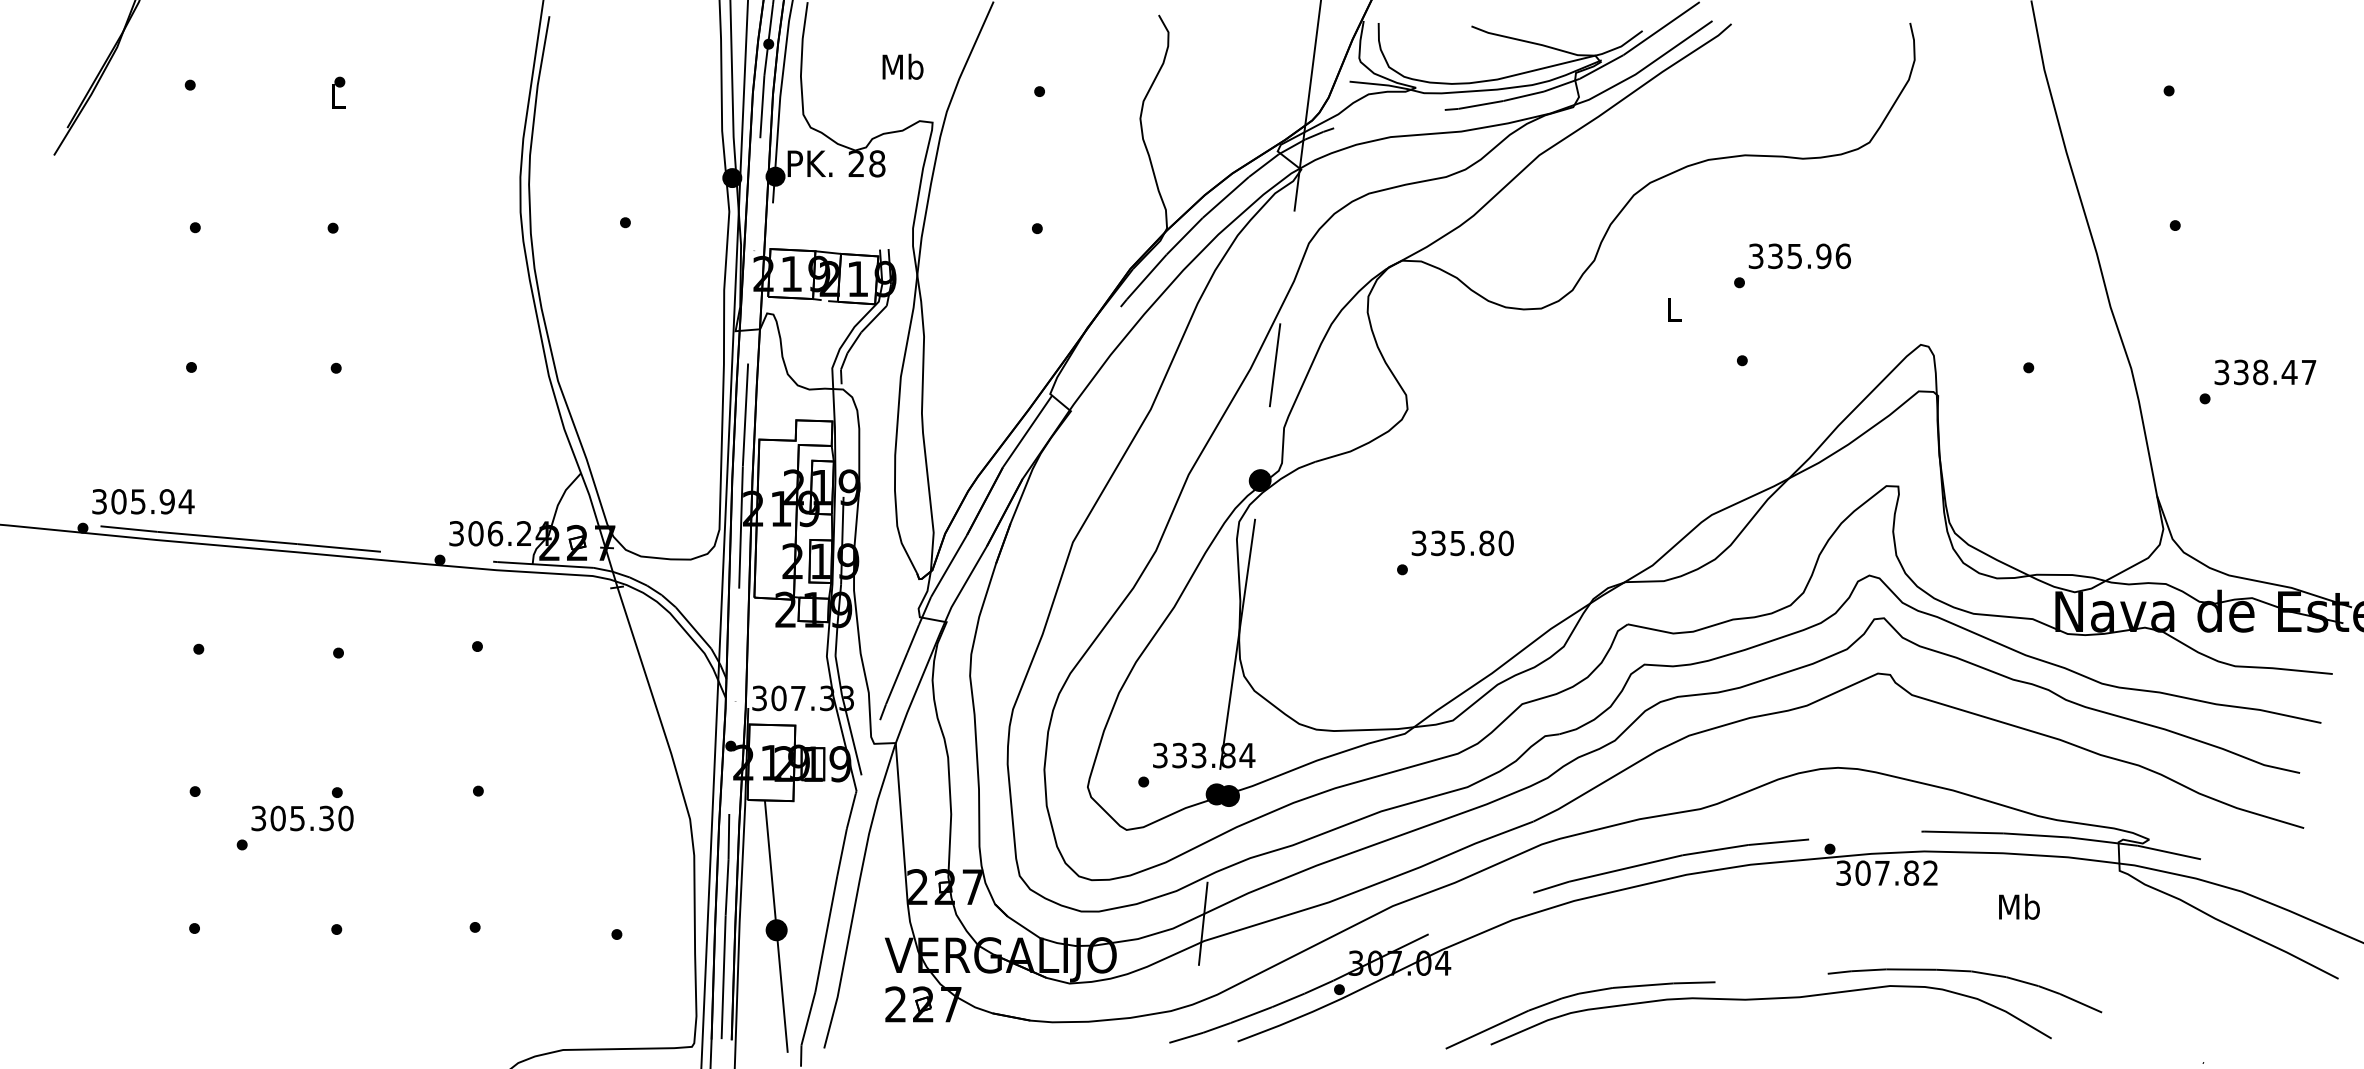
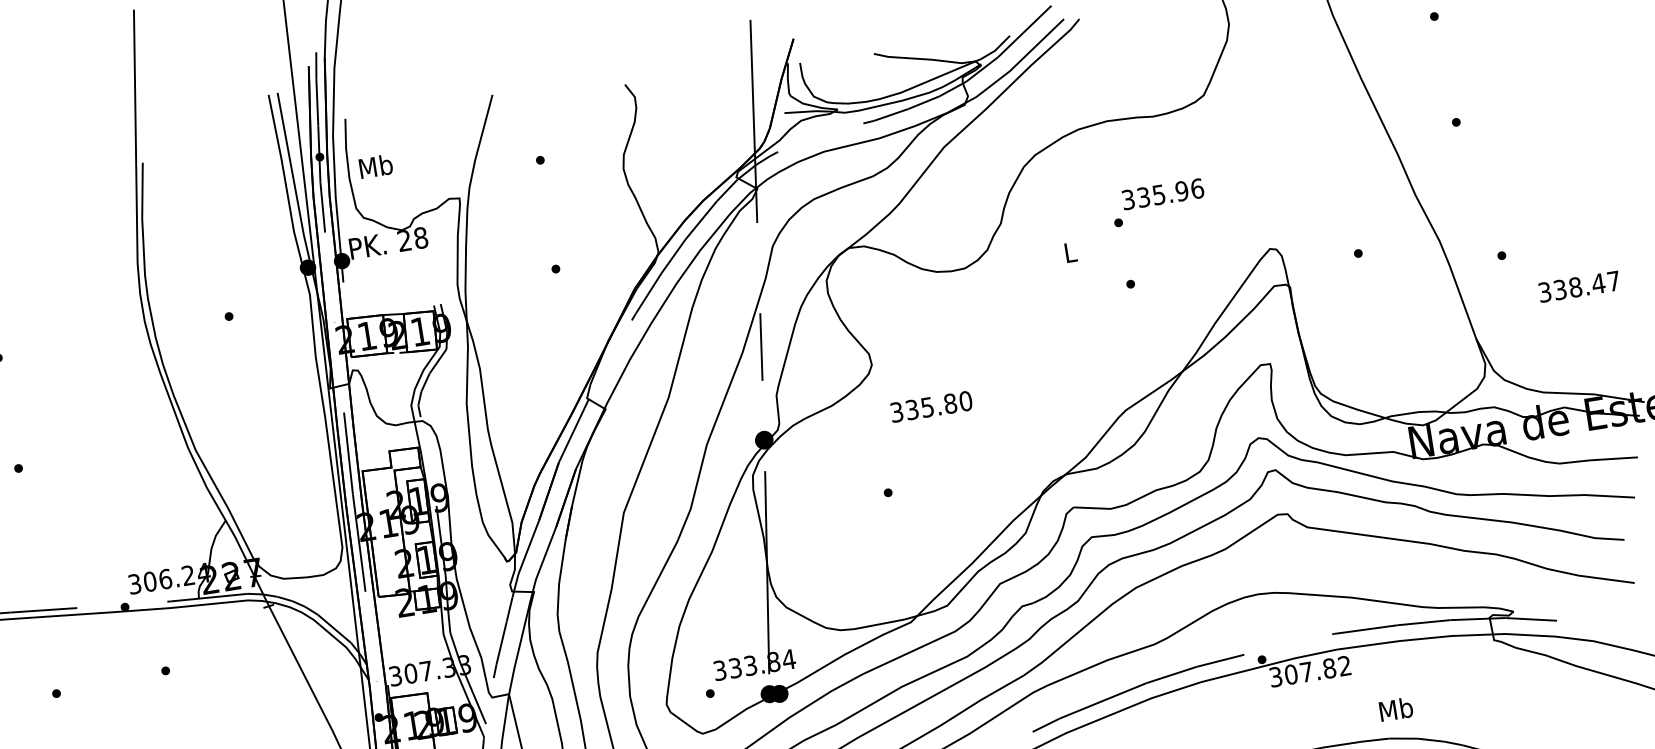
text: (902, 66) -> (375, 166), moved
text: (2265, 372) -> (1579, 286), moved
text: (1462, 543) -> (931, 406), moved
text: (2019, 906) -> (1396, 709), moved

